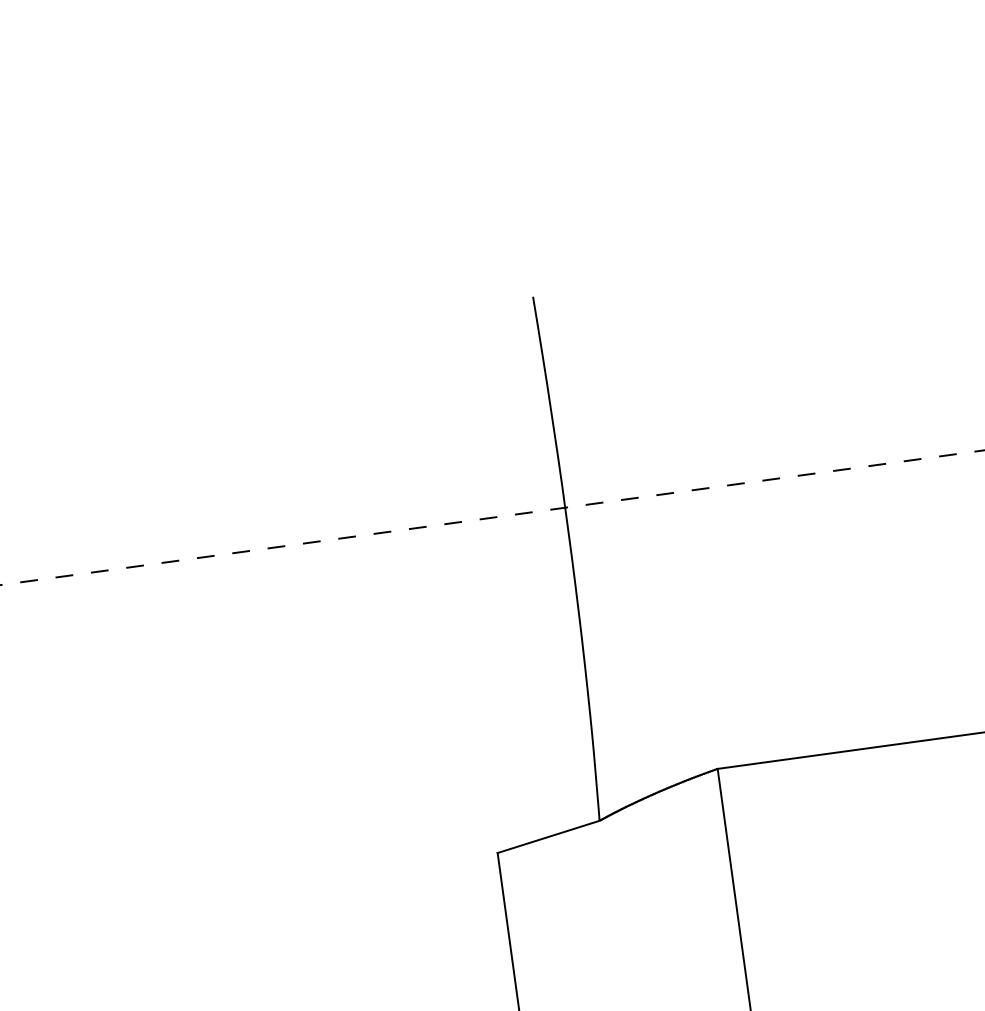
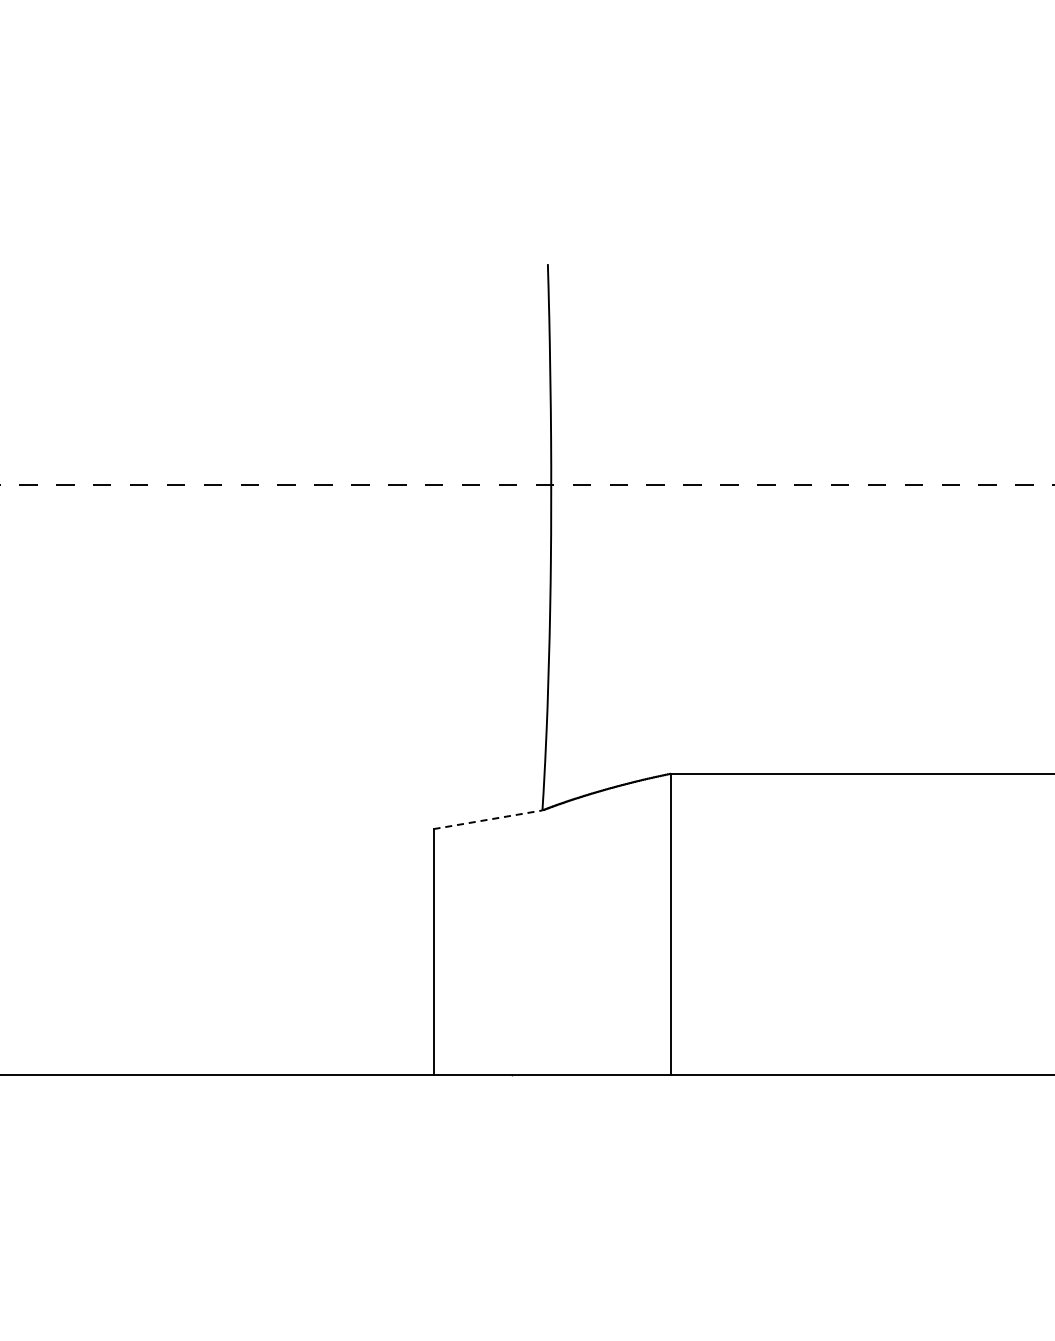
line: (549, 836) -> (488, 819), solid -> dashed

